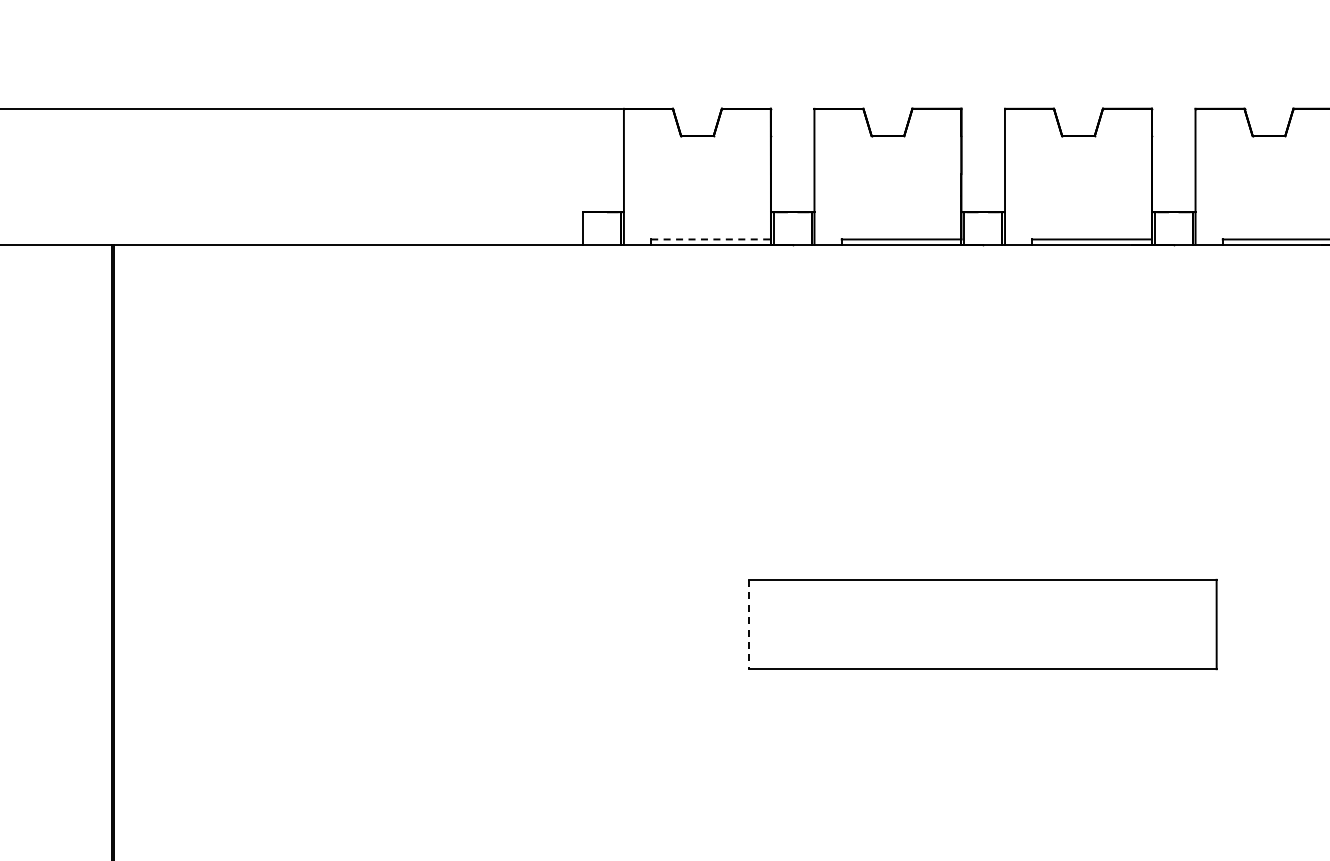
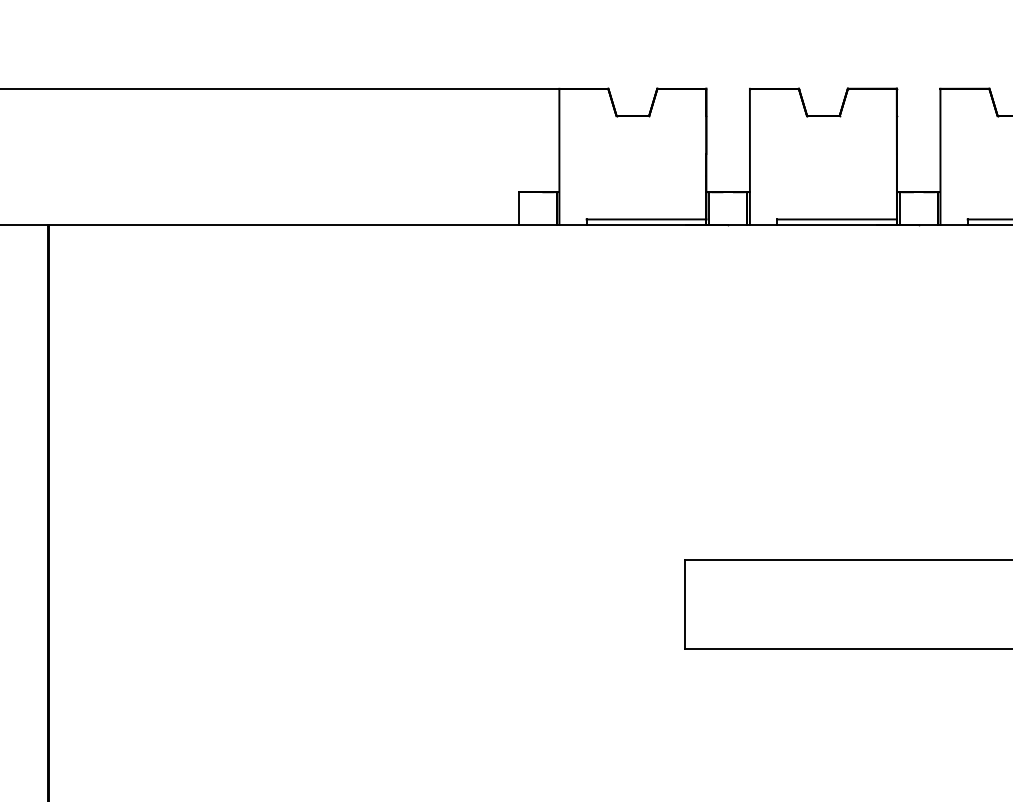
line: (711, 239) -> (646, 219), dashed -> solid
line: (749, 624) -> (684, 604), dashed -> solid

